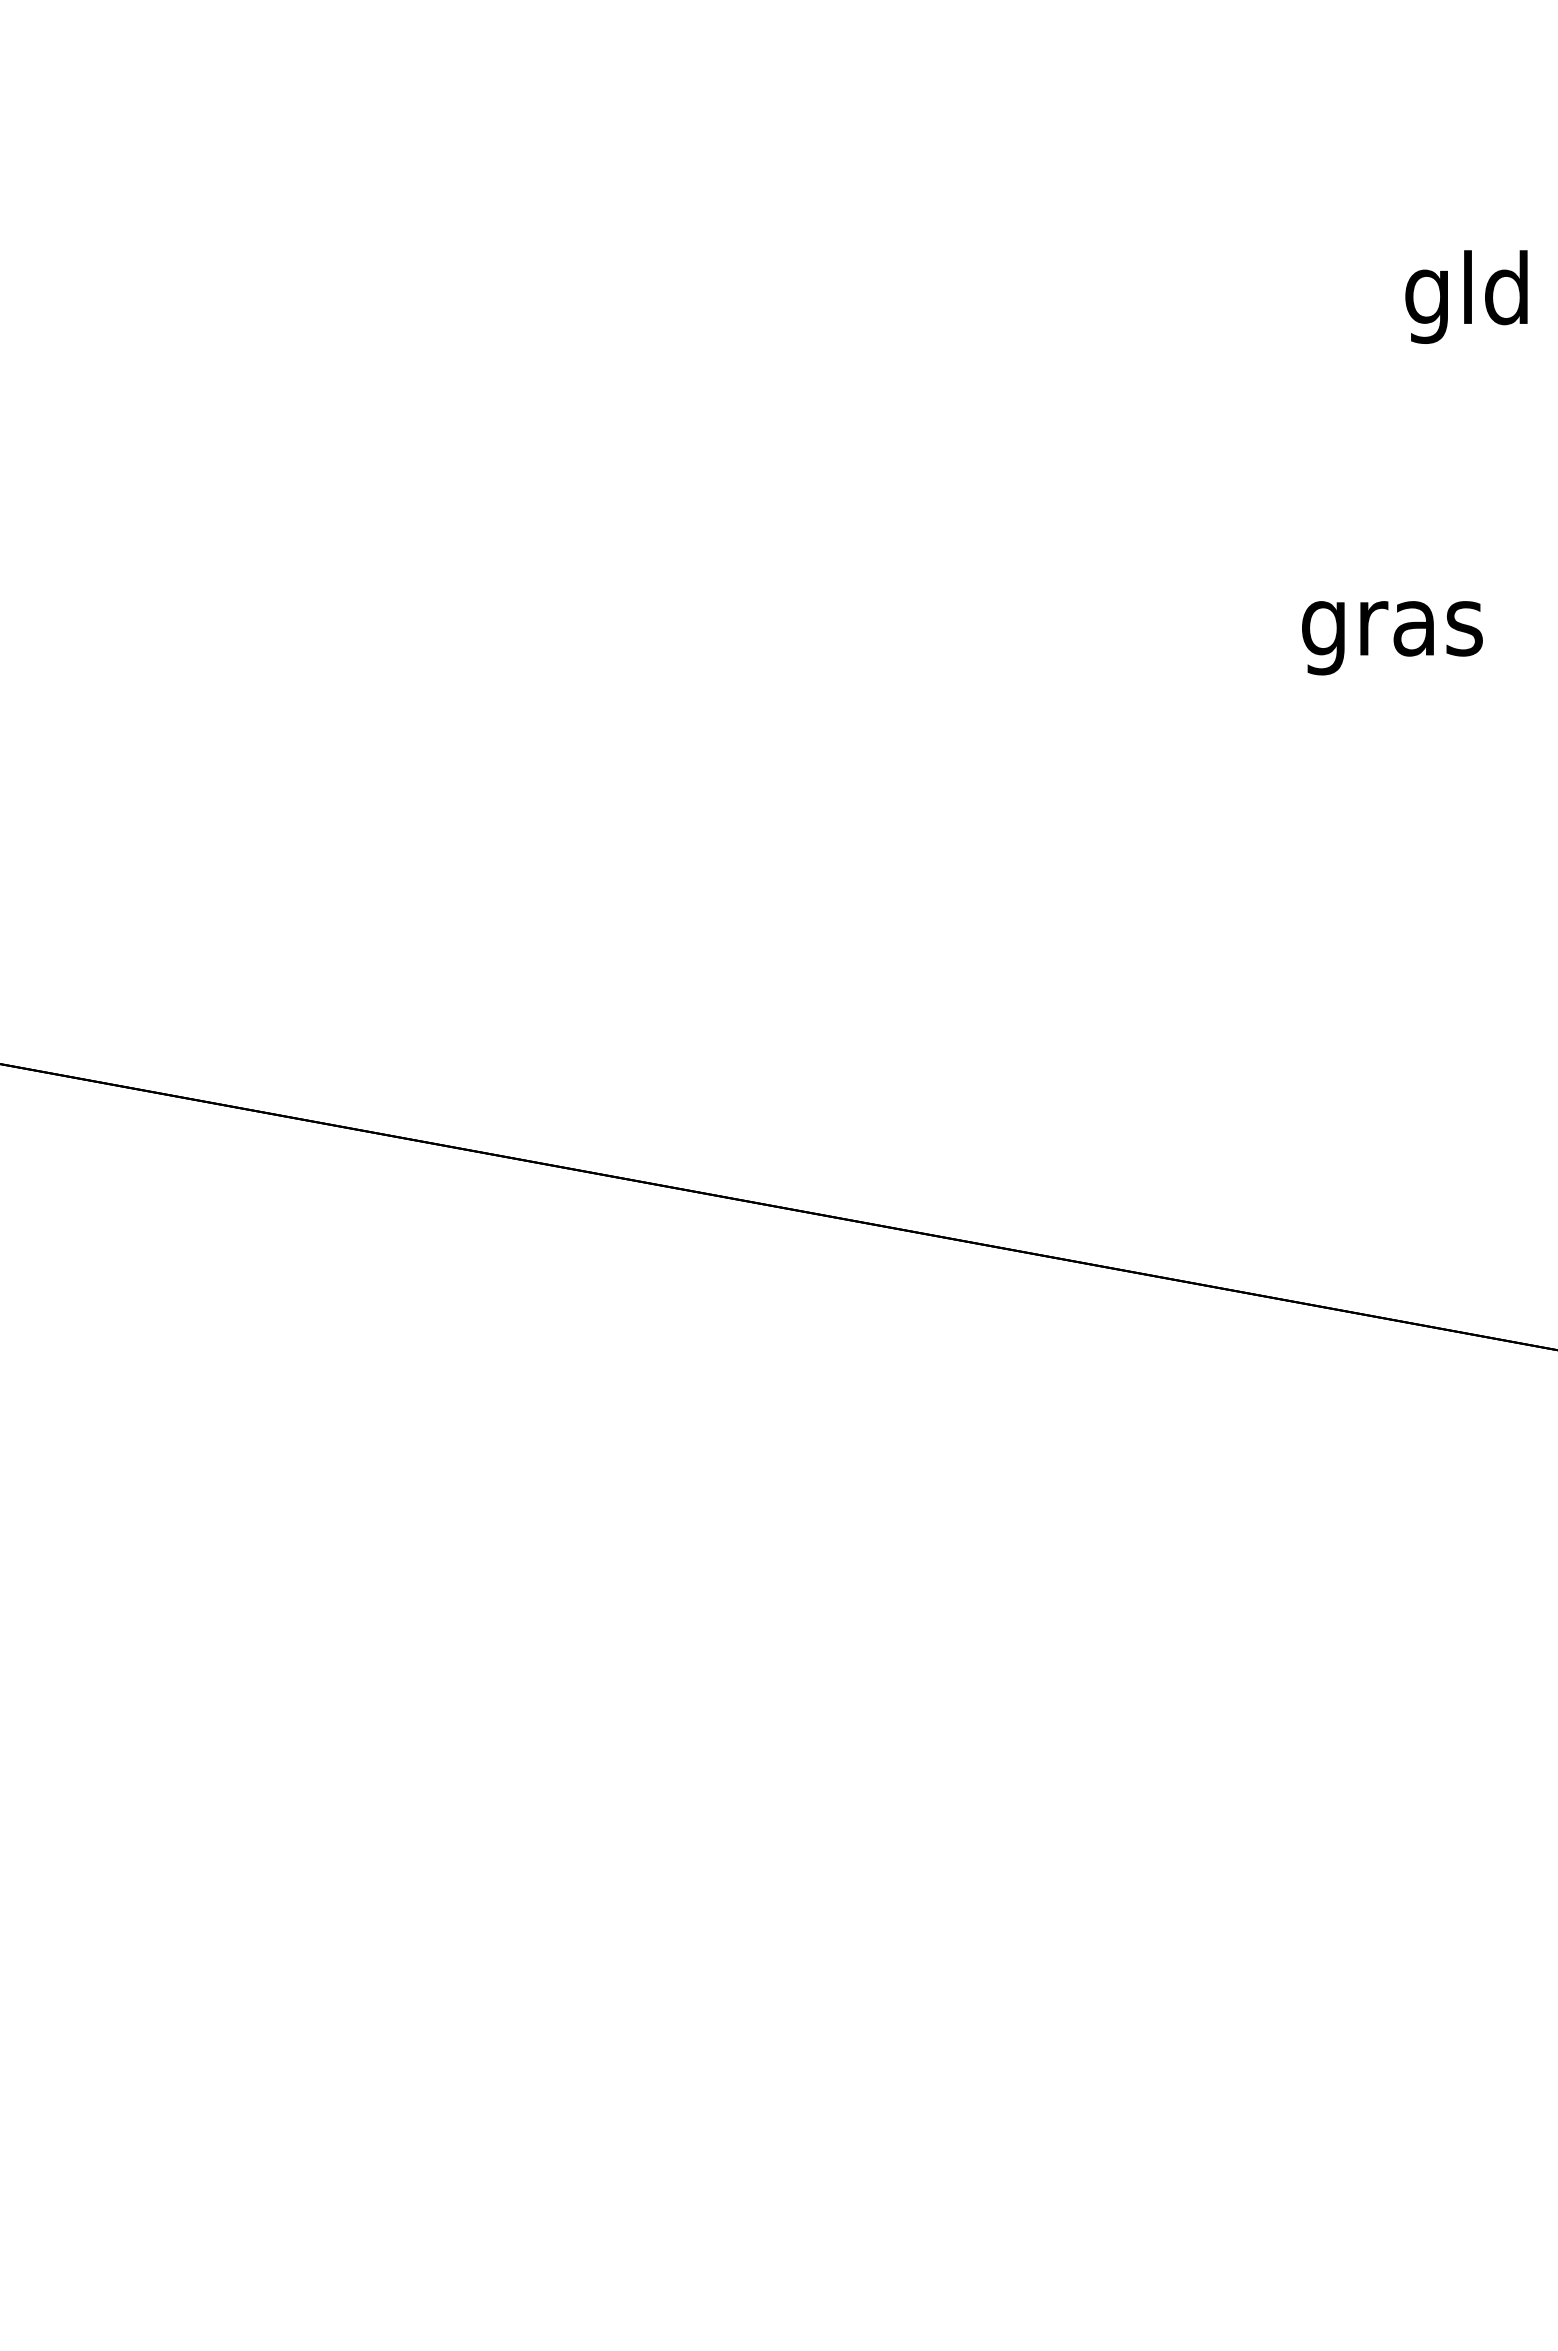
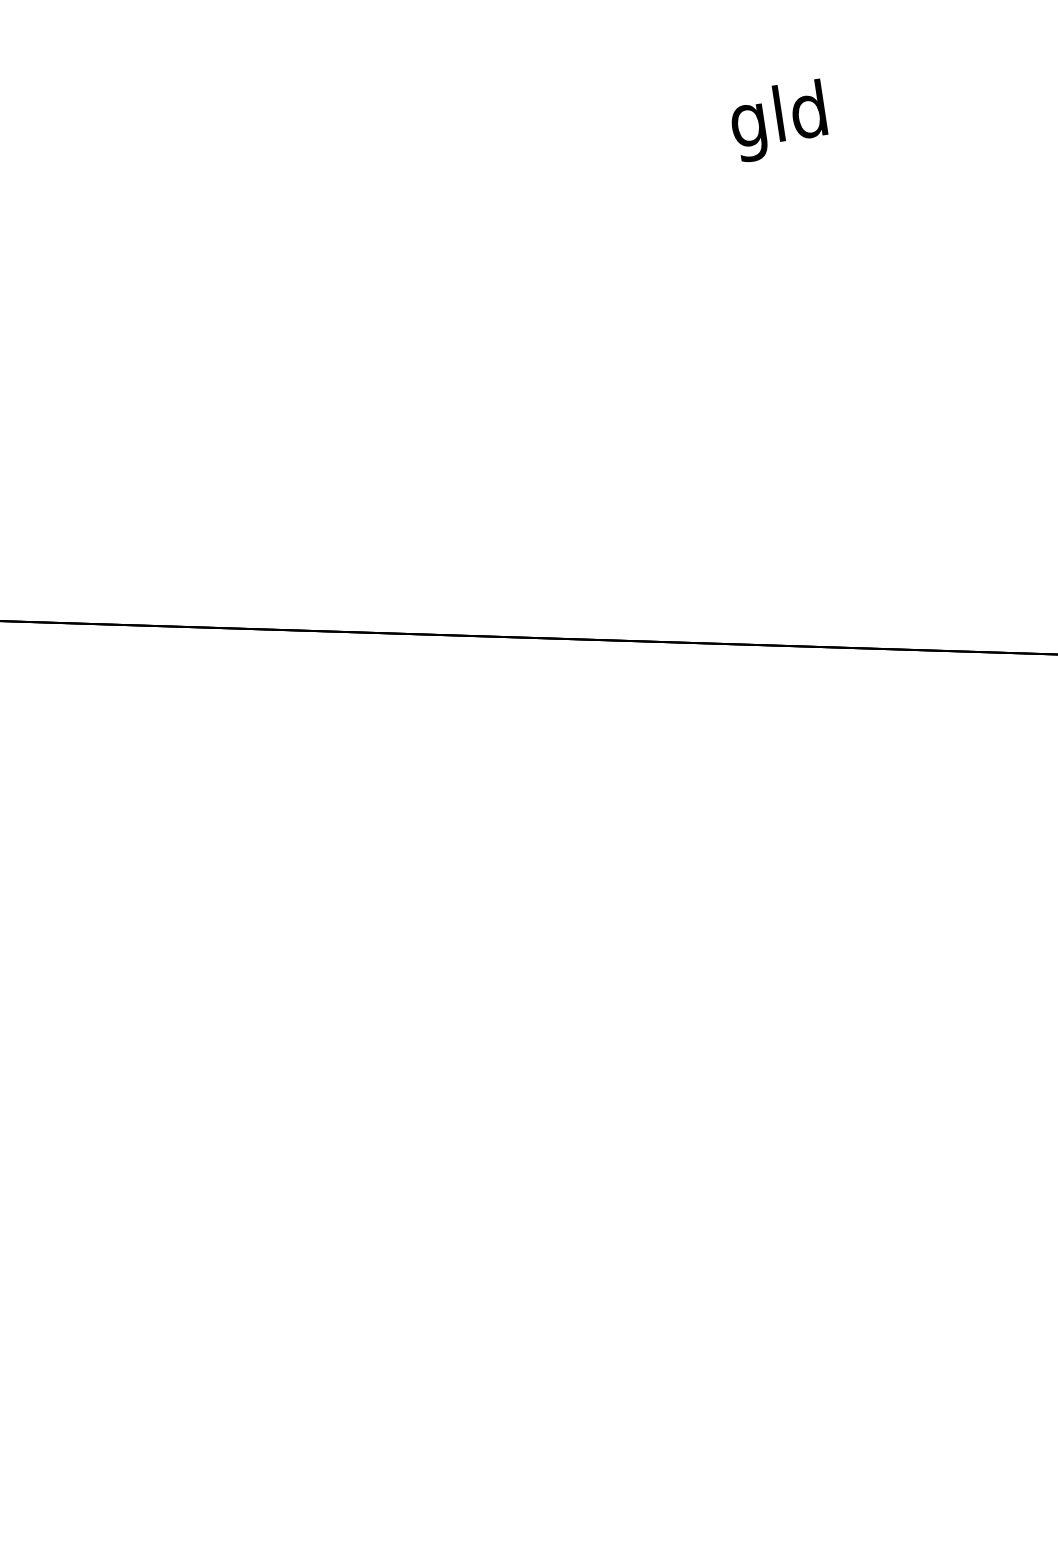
text: (1392, 628) -> (780, 121), gras -> gld

